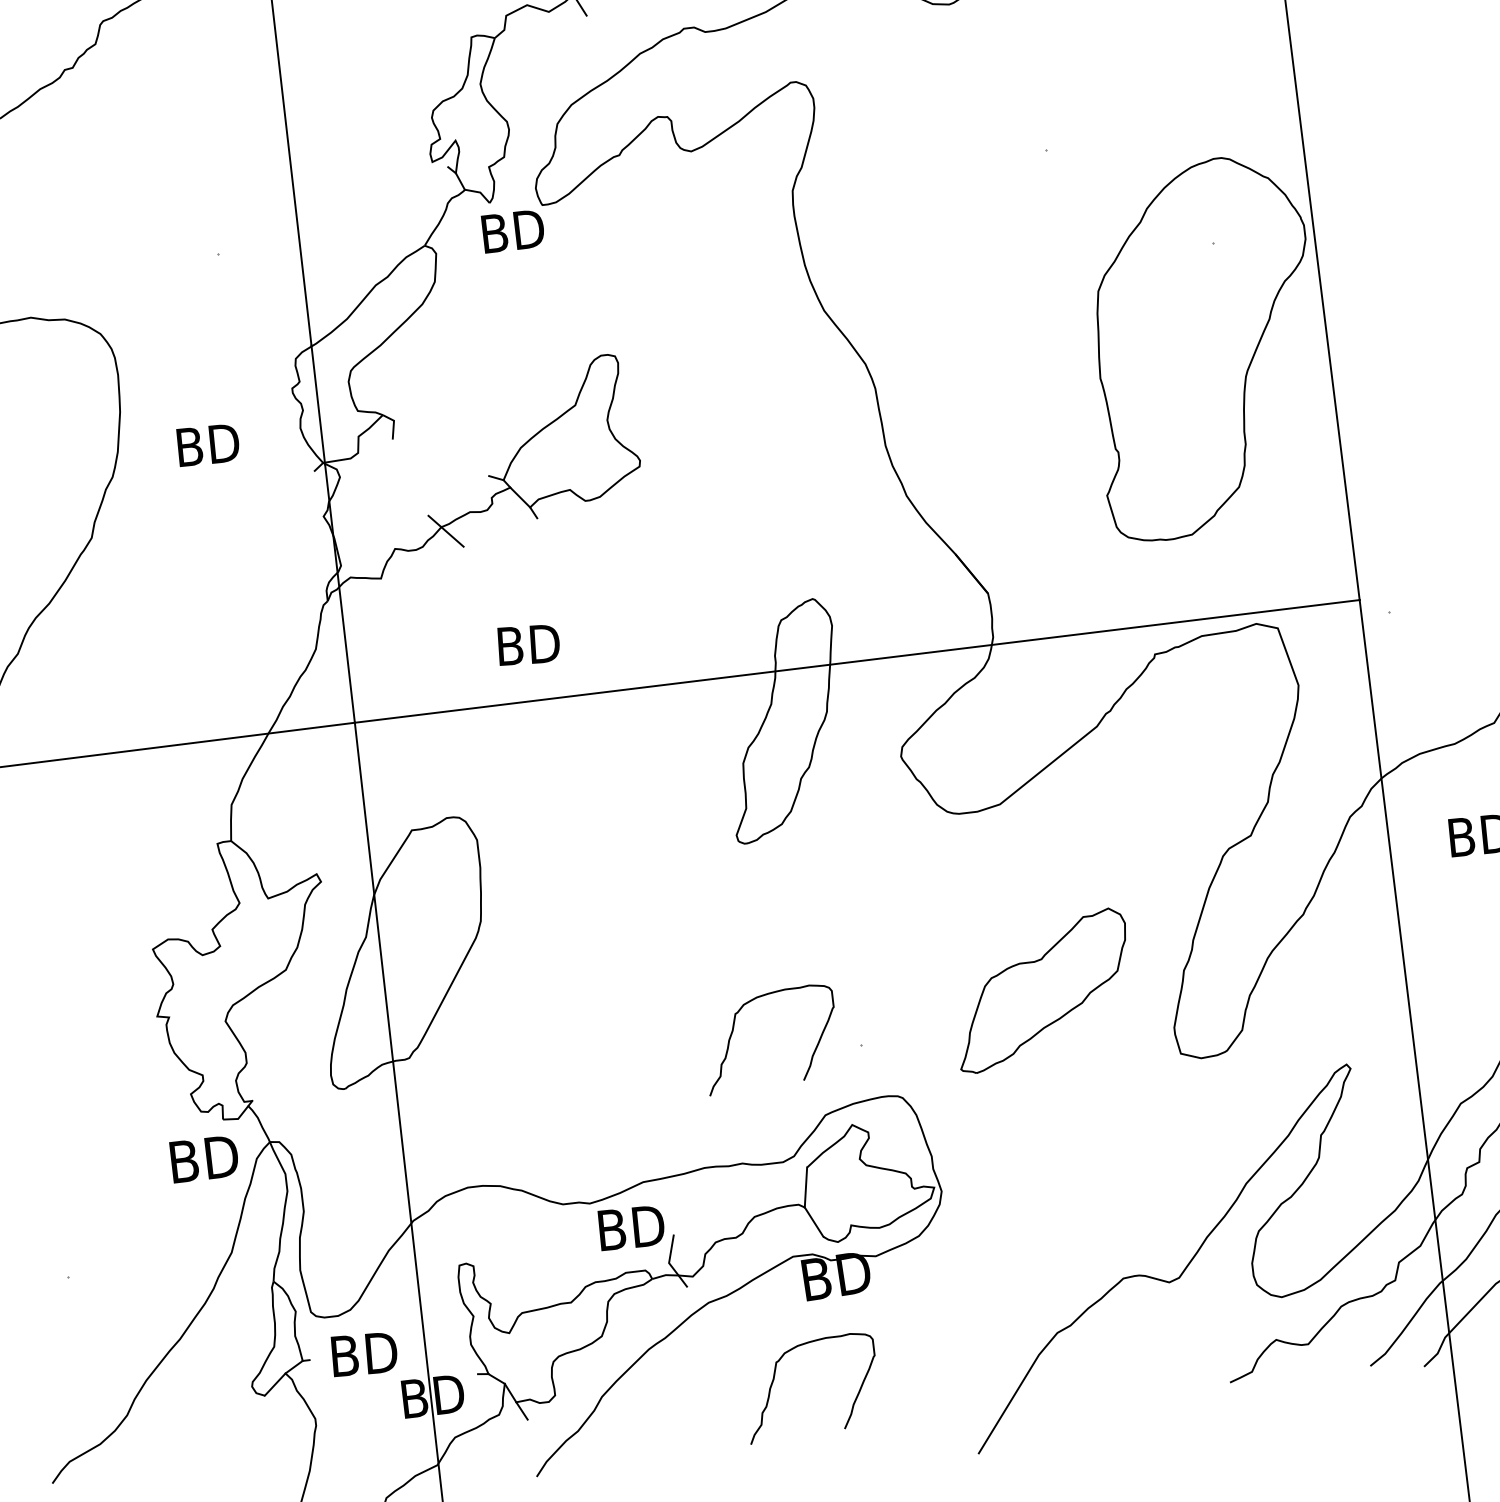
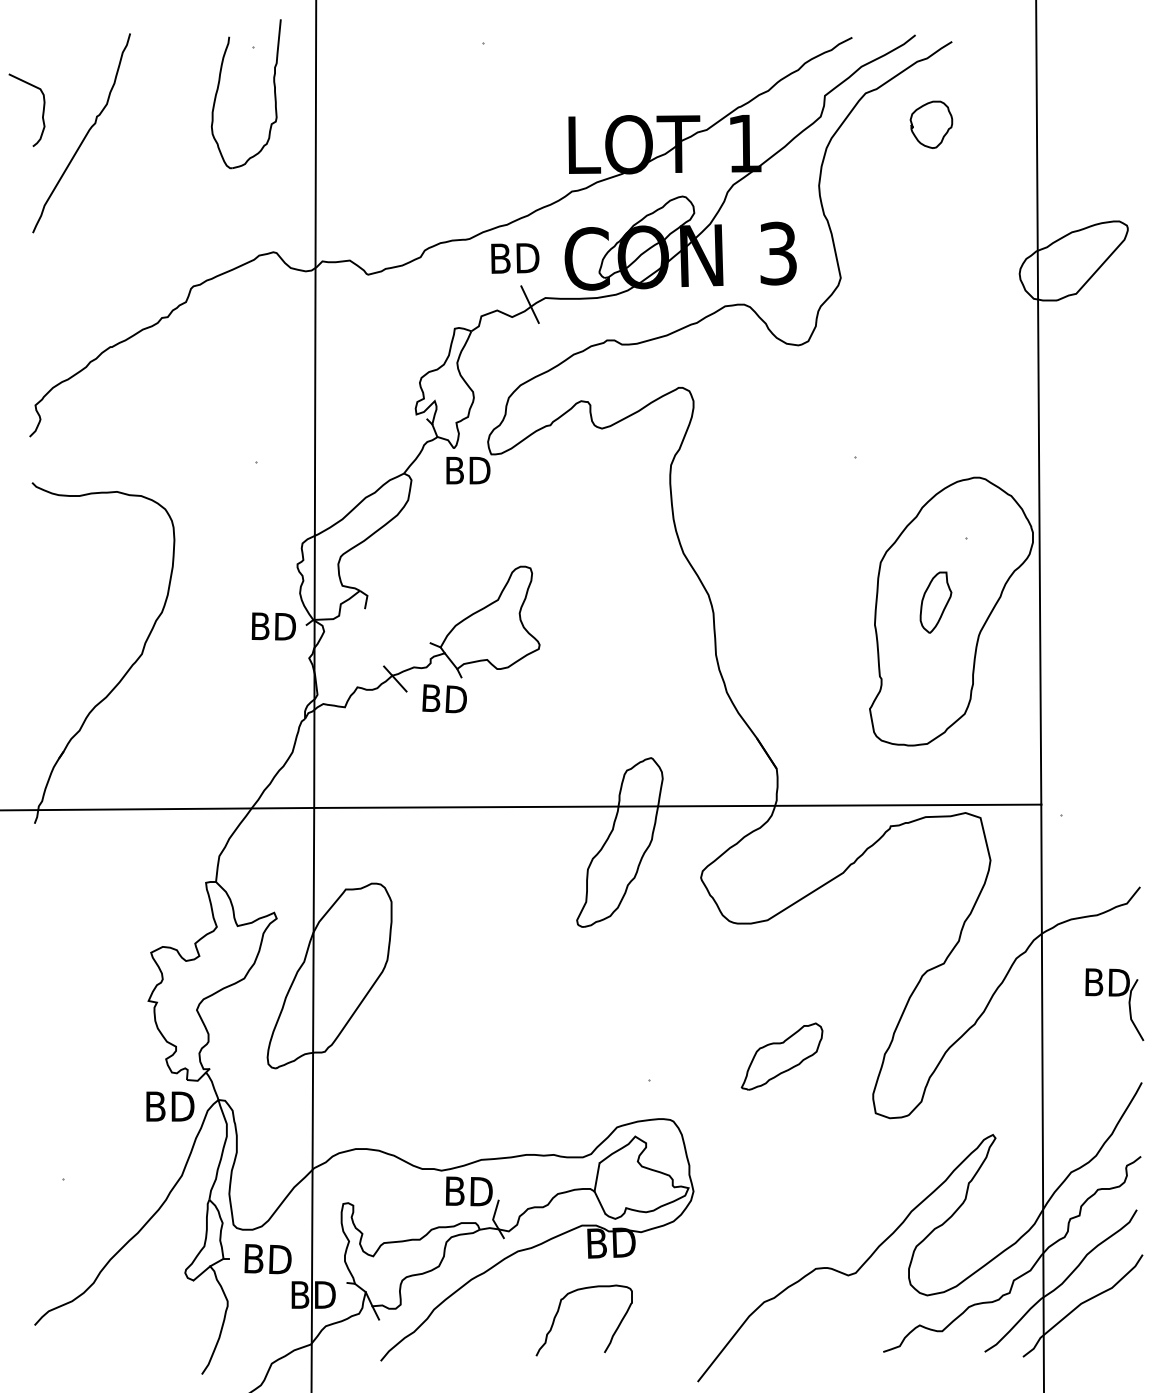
part: (1180, 337) -> (935, 602), added
text: (207, 445) -> (273, 626), moved
text: (528, 644) -> (444, 698), moved
part: (1041, 990) -> (781, 1056), size x0.62
curve: (734, 1029) -> (559, 1058), removed

